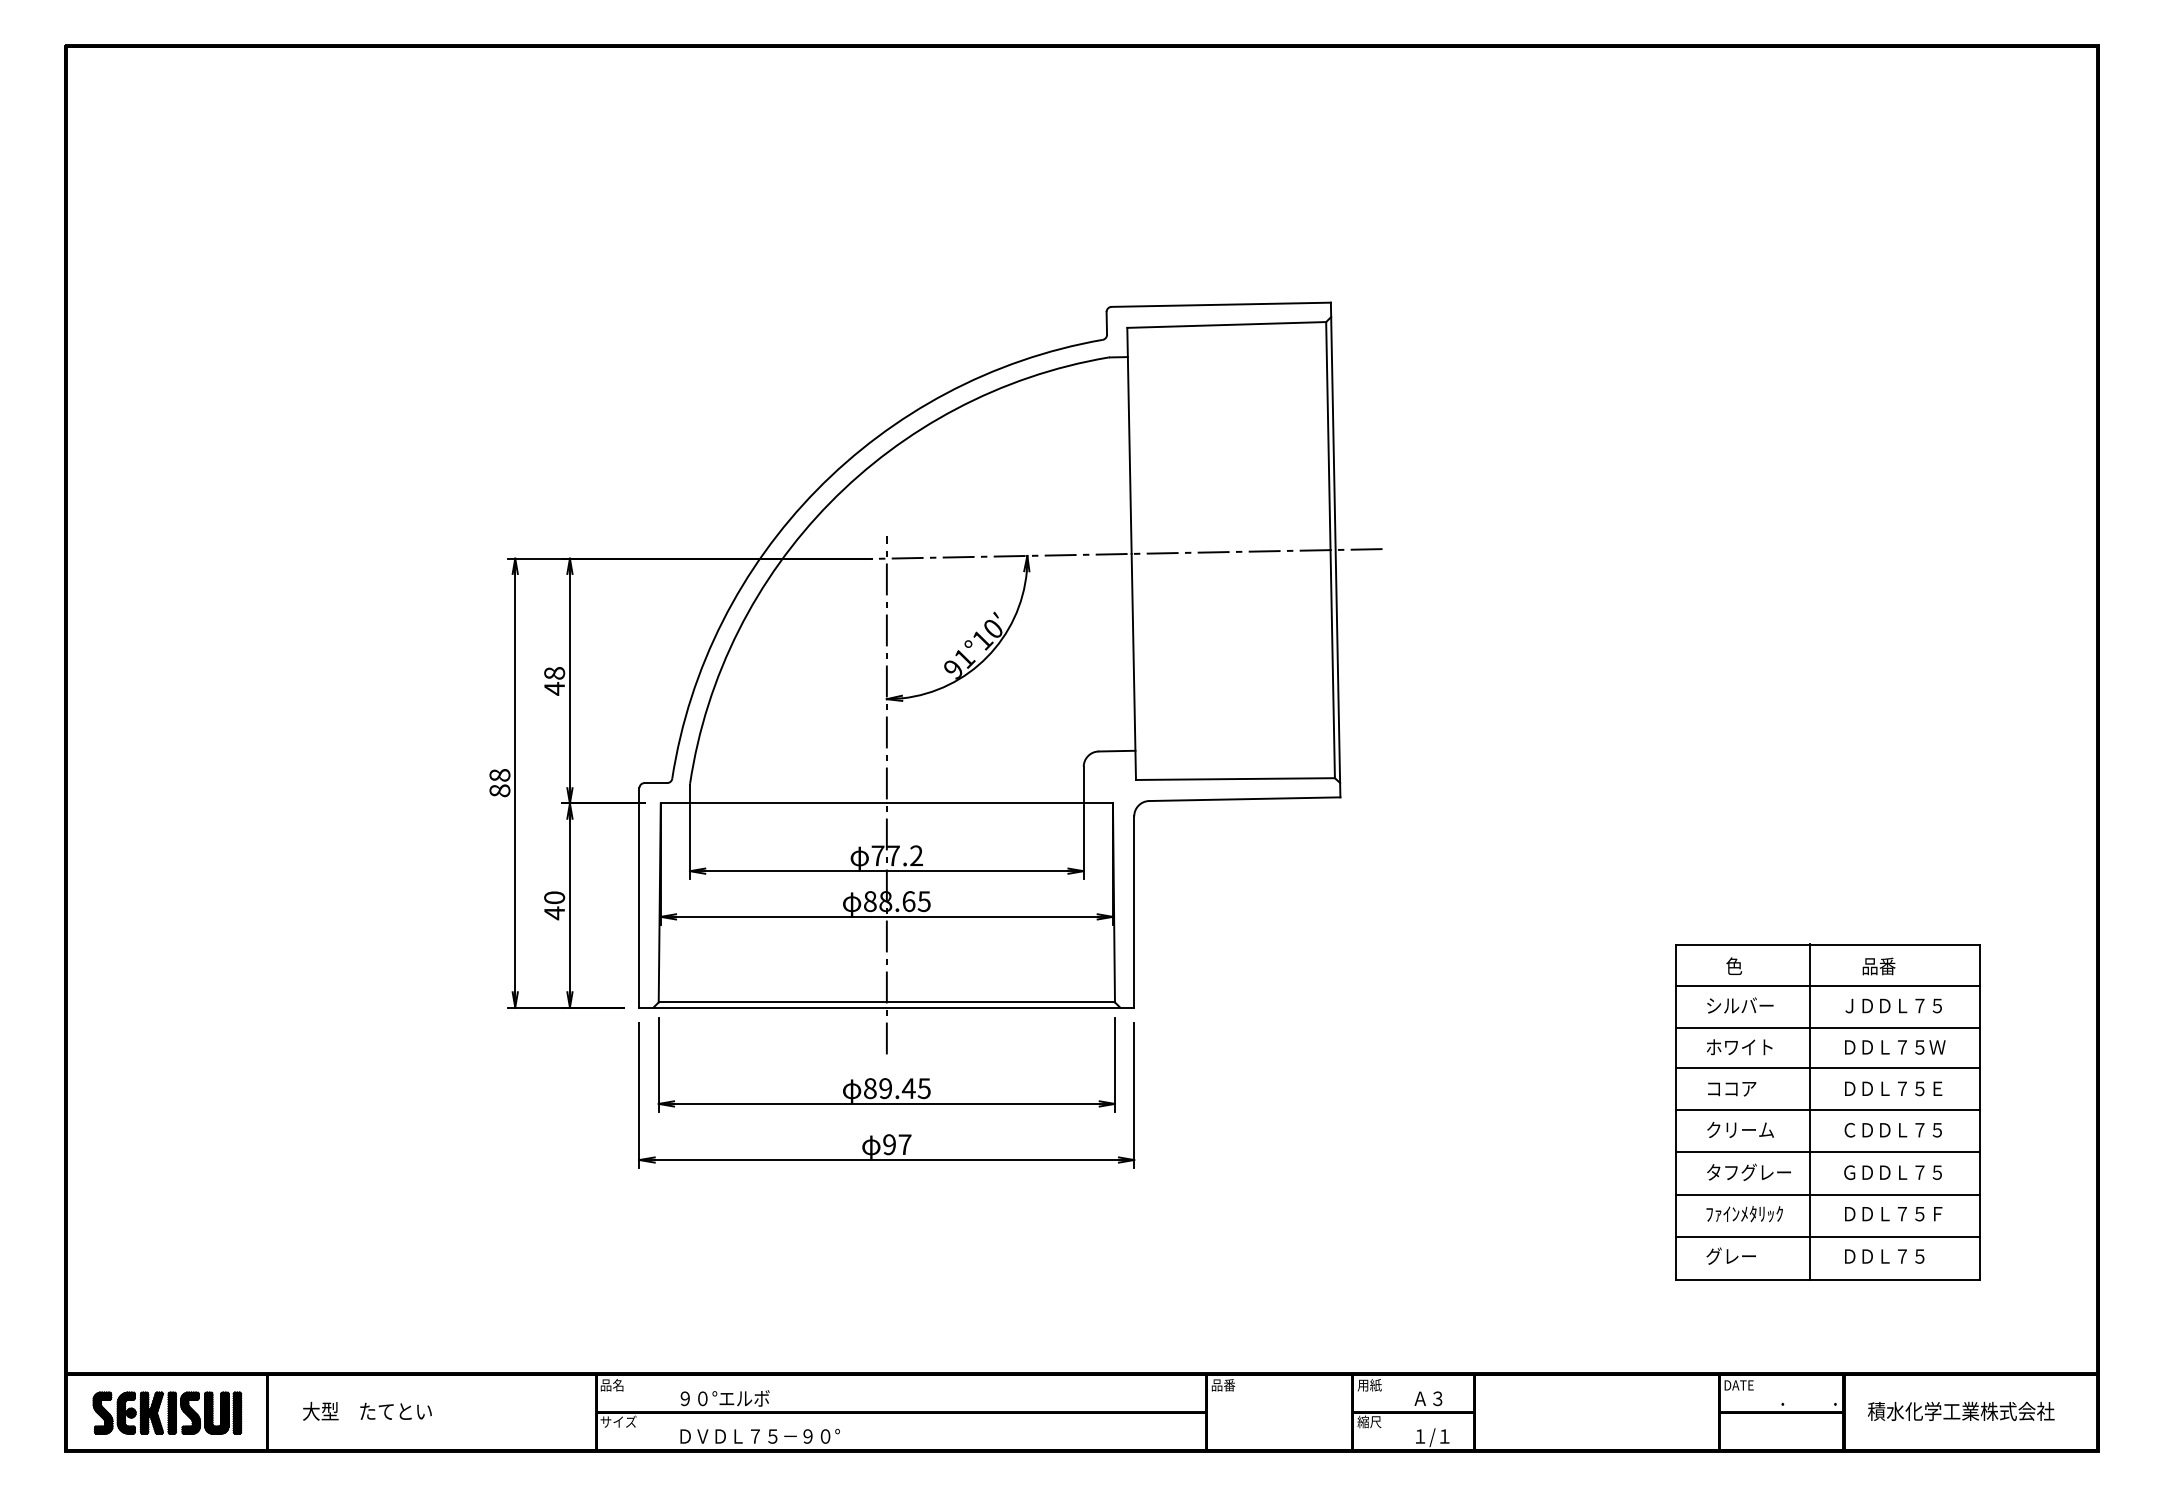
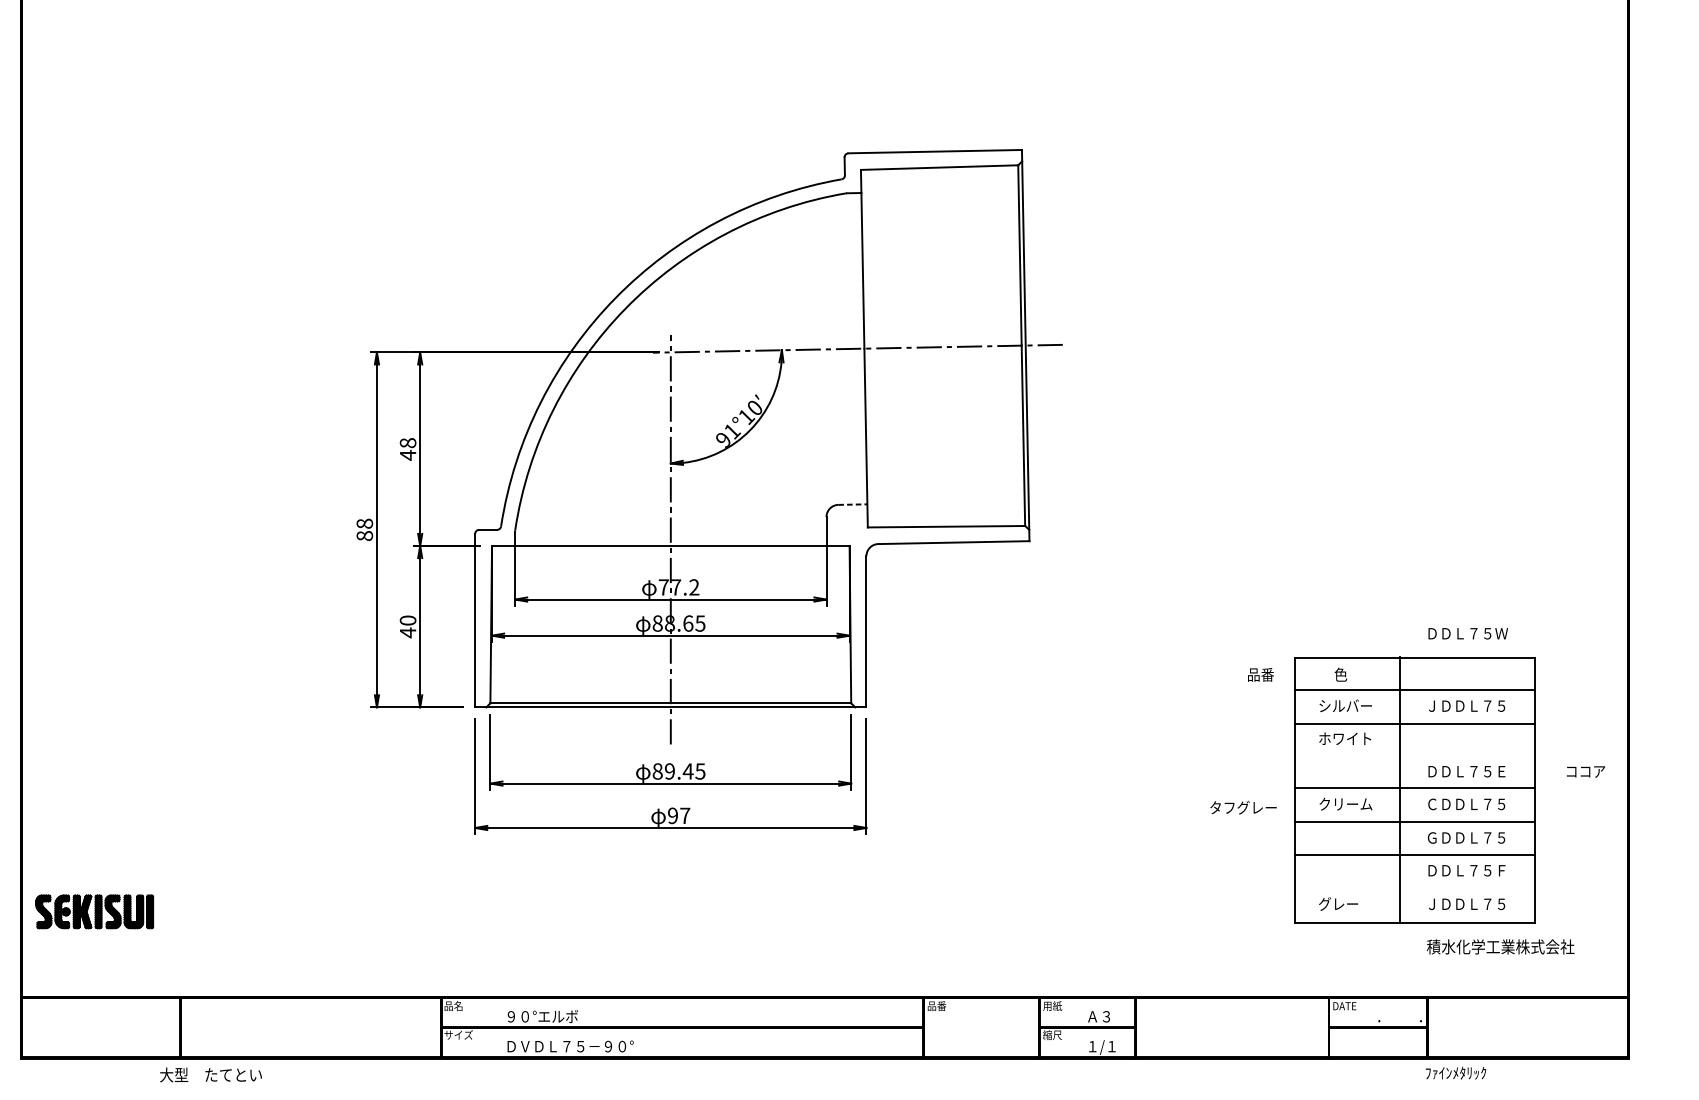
line: (1117, 751) -> (853, 504), solid -> dashed
text: (1878, 966) -> (1260, 674), moved
text: (1895, 1047) -> (1468, 633), moved
line: (1827, 1068) -> (1414, 755), removed
text: (1732, 1089) -> (1586, 772), moved
text: (1748, 1171) -> (1243, 806), moved
text: (1744, 1214) -> (1455, 1073), moved
line: (1827, 1237) -> (1414, 889), removed
text: (1893, 1256) -> (1466, 904), ＤＤＬ７５ -> ＪＤＤＬ７５
text: (367, 1410) -> (211, 1074), moved
text: (1961, 1410) -> (1500, 946), moved
part: (167, 1412) -> (94, 911), moved

